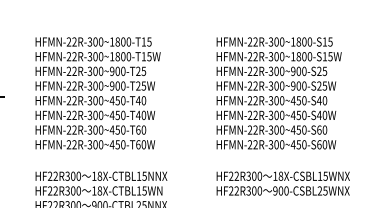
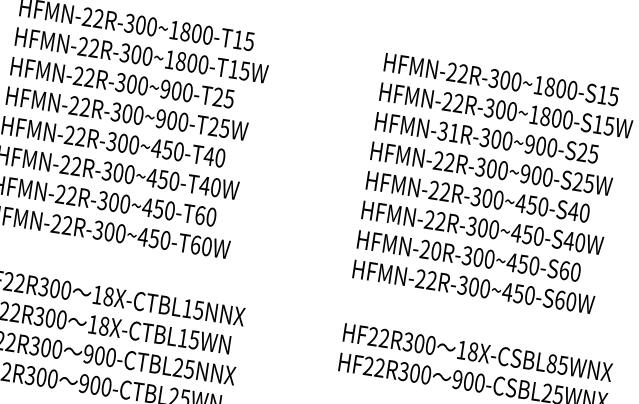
text: (252, 70) -> (448, 130), HFMN-22R-300~900-S25 -> HFMN-31R-300~900-S25
text: (255, 129) -> (436, 249), HFMN-22R-300~450-S60 -> HFMN-20R-300~450-S60
text: (319, 175) -> (551, 361), 18X-CSBL15WNX -> 18X-CSBL85WNX

